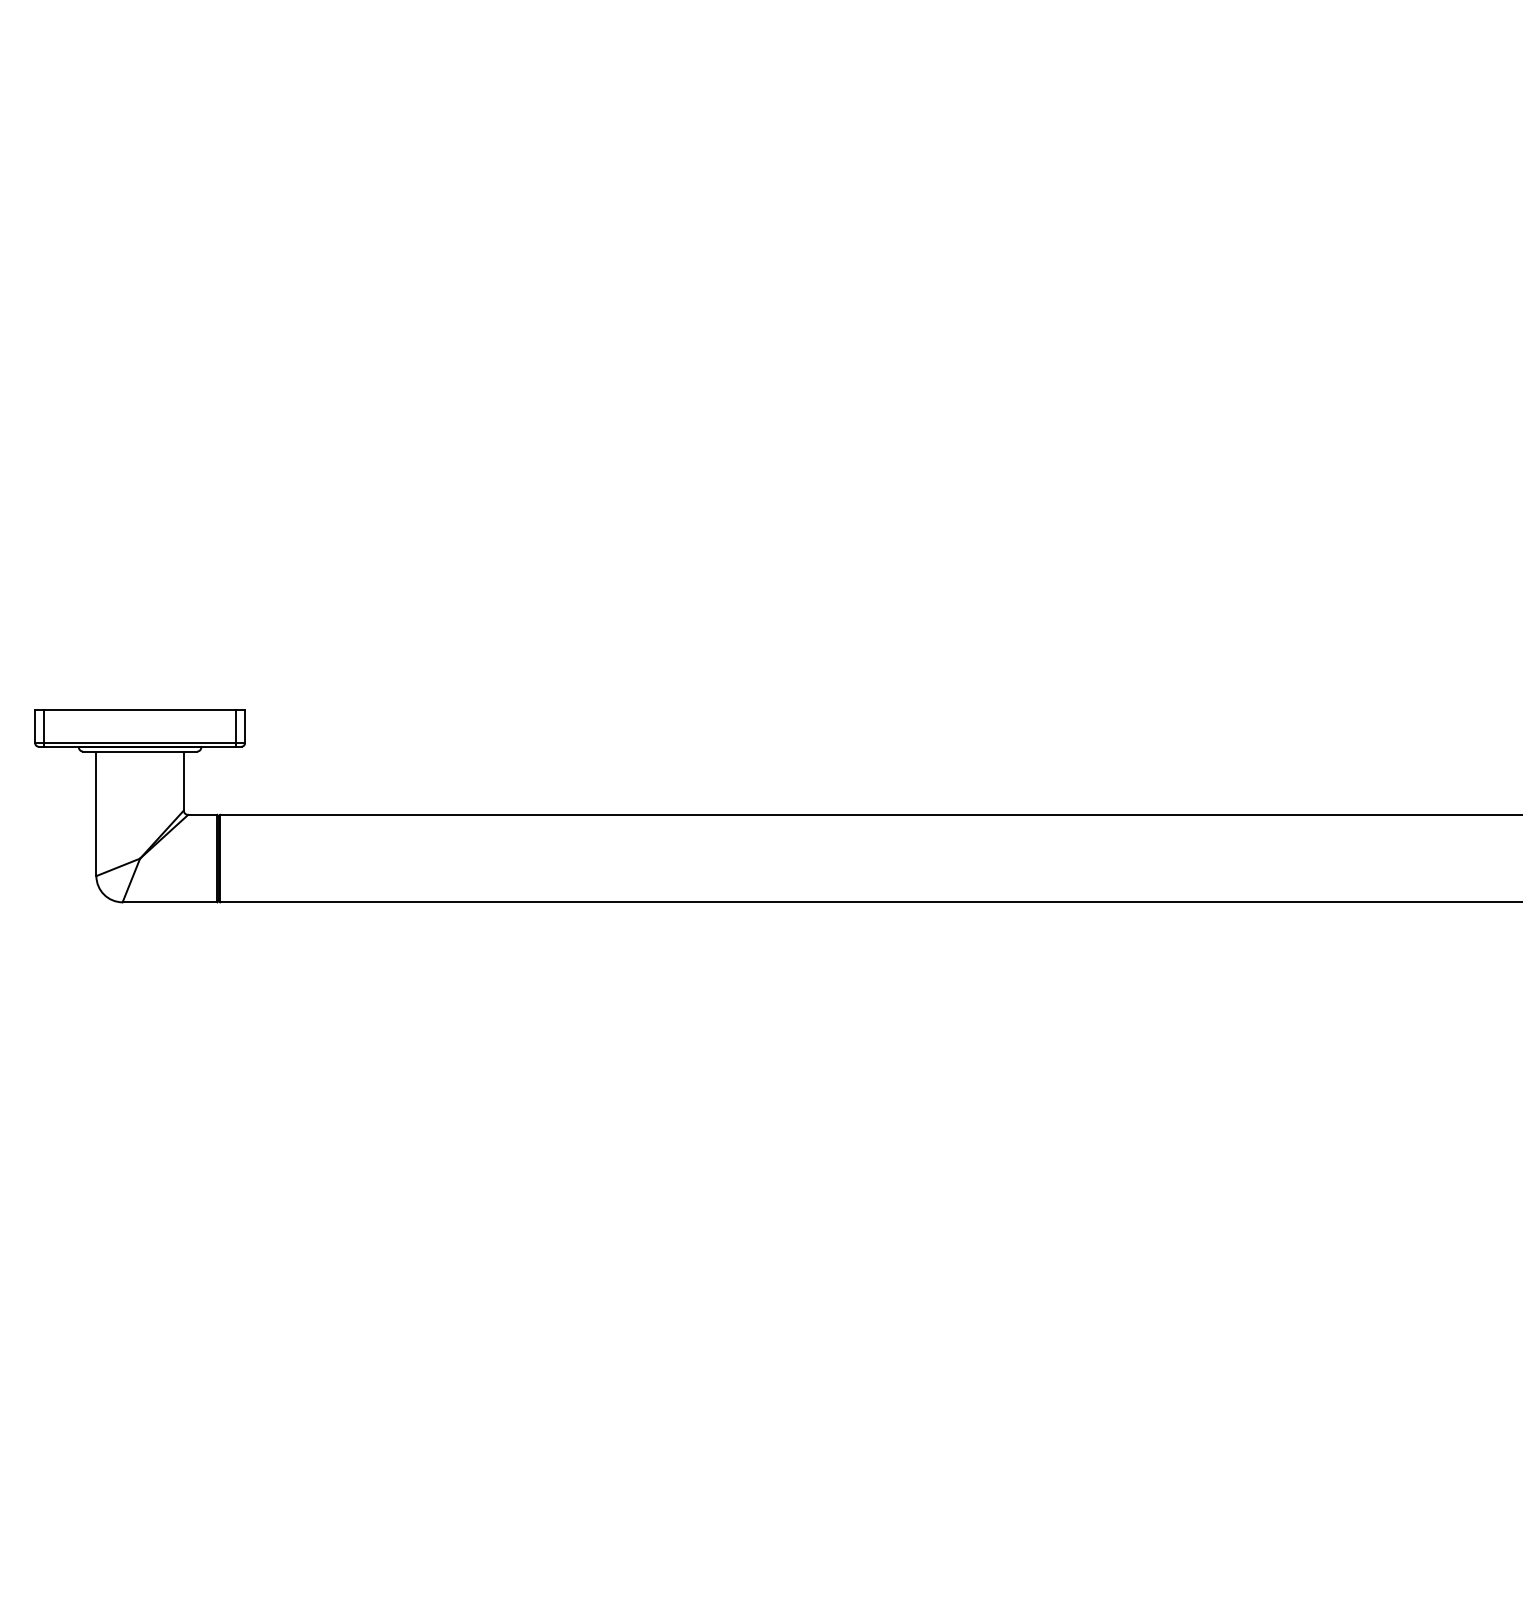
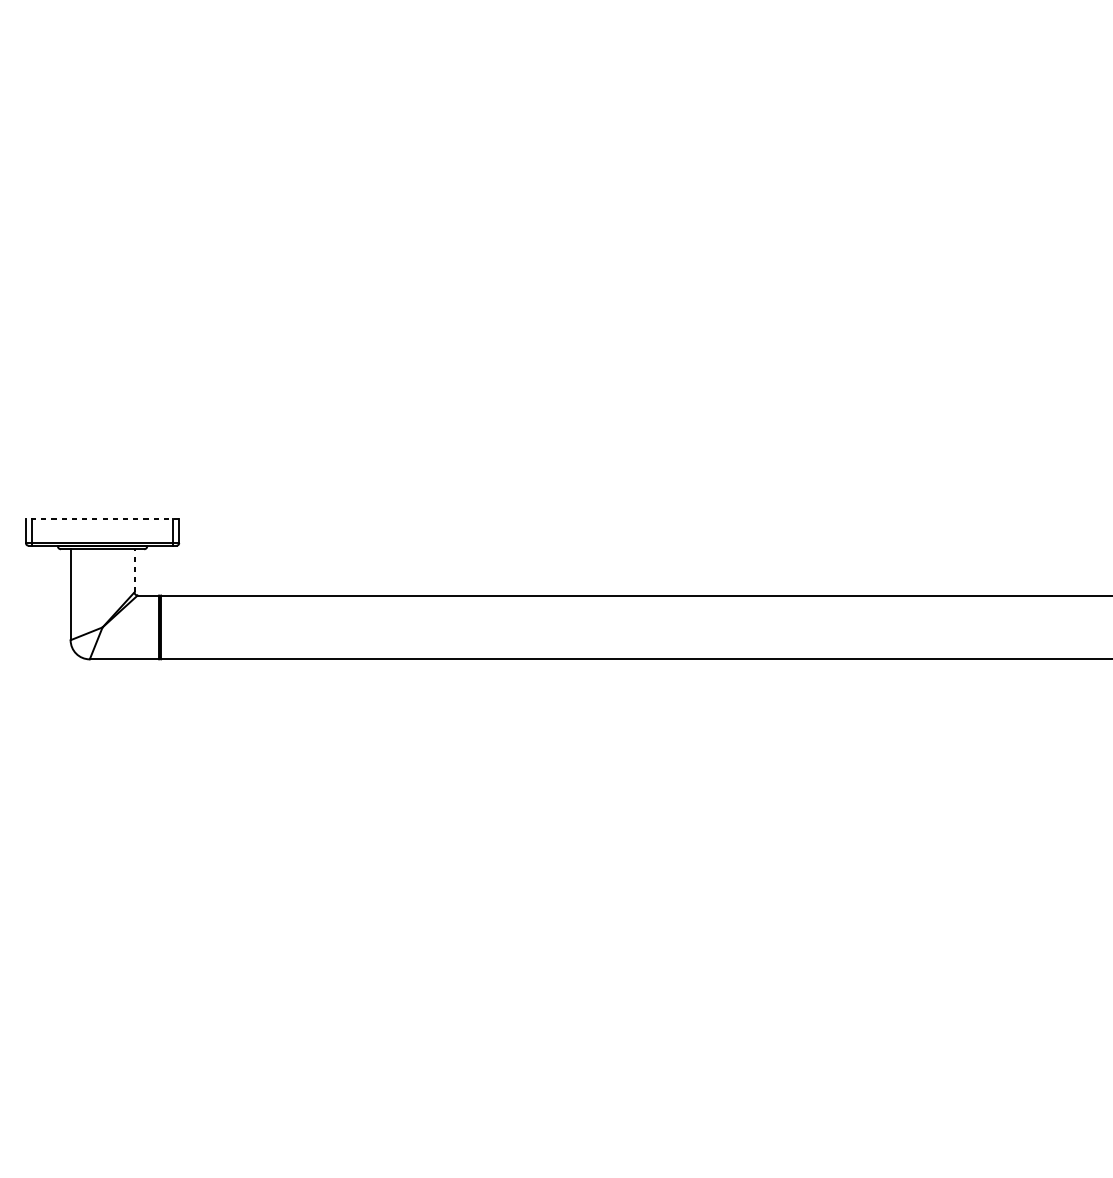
line: (140, 709) -> (102, 518), solid -> dashed
line: (183, 780) -> (134, 570), solid -> dashed

